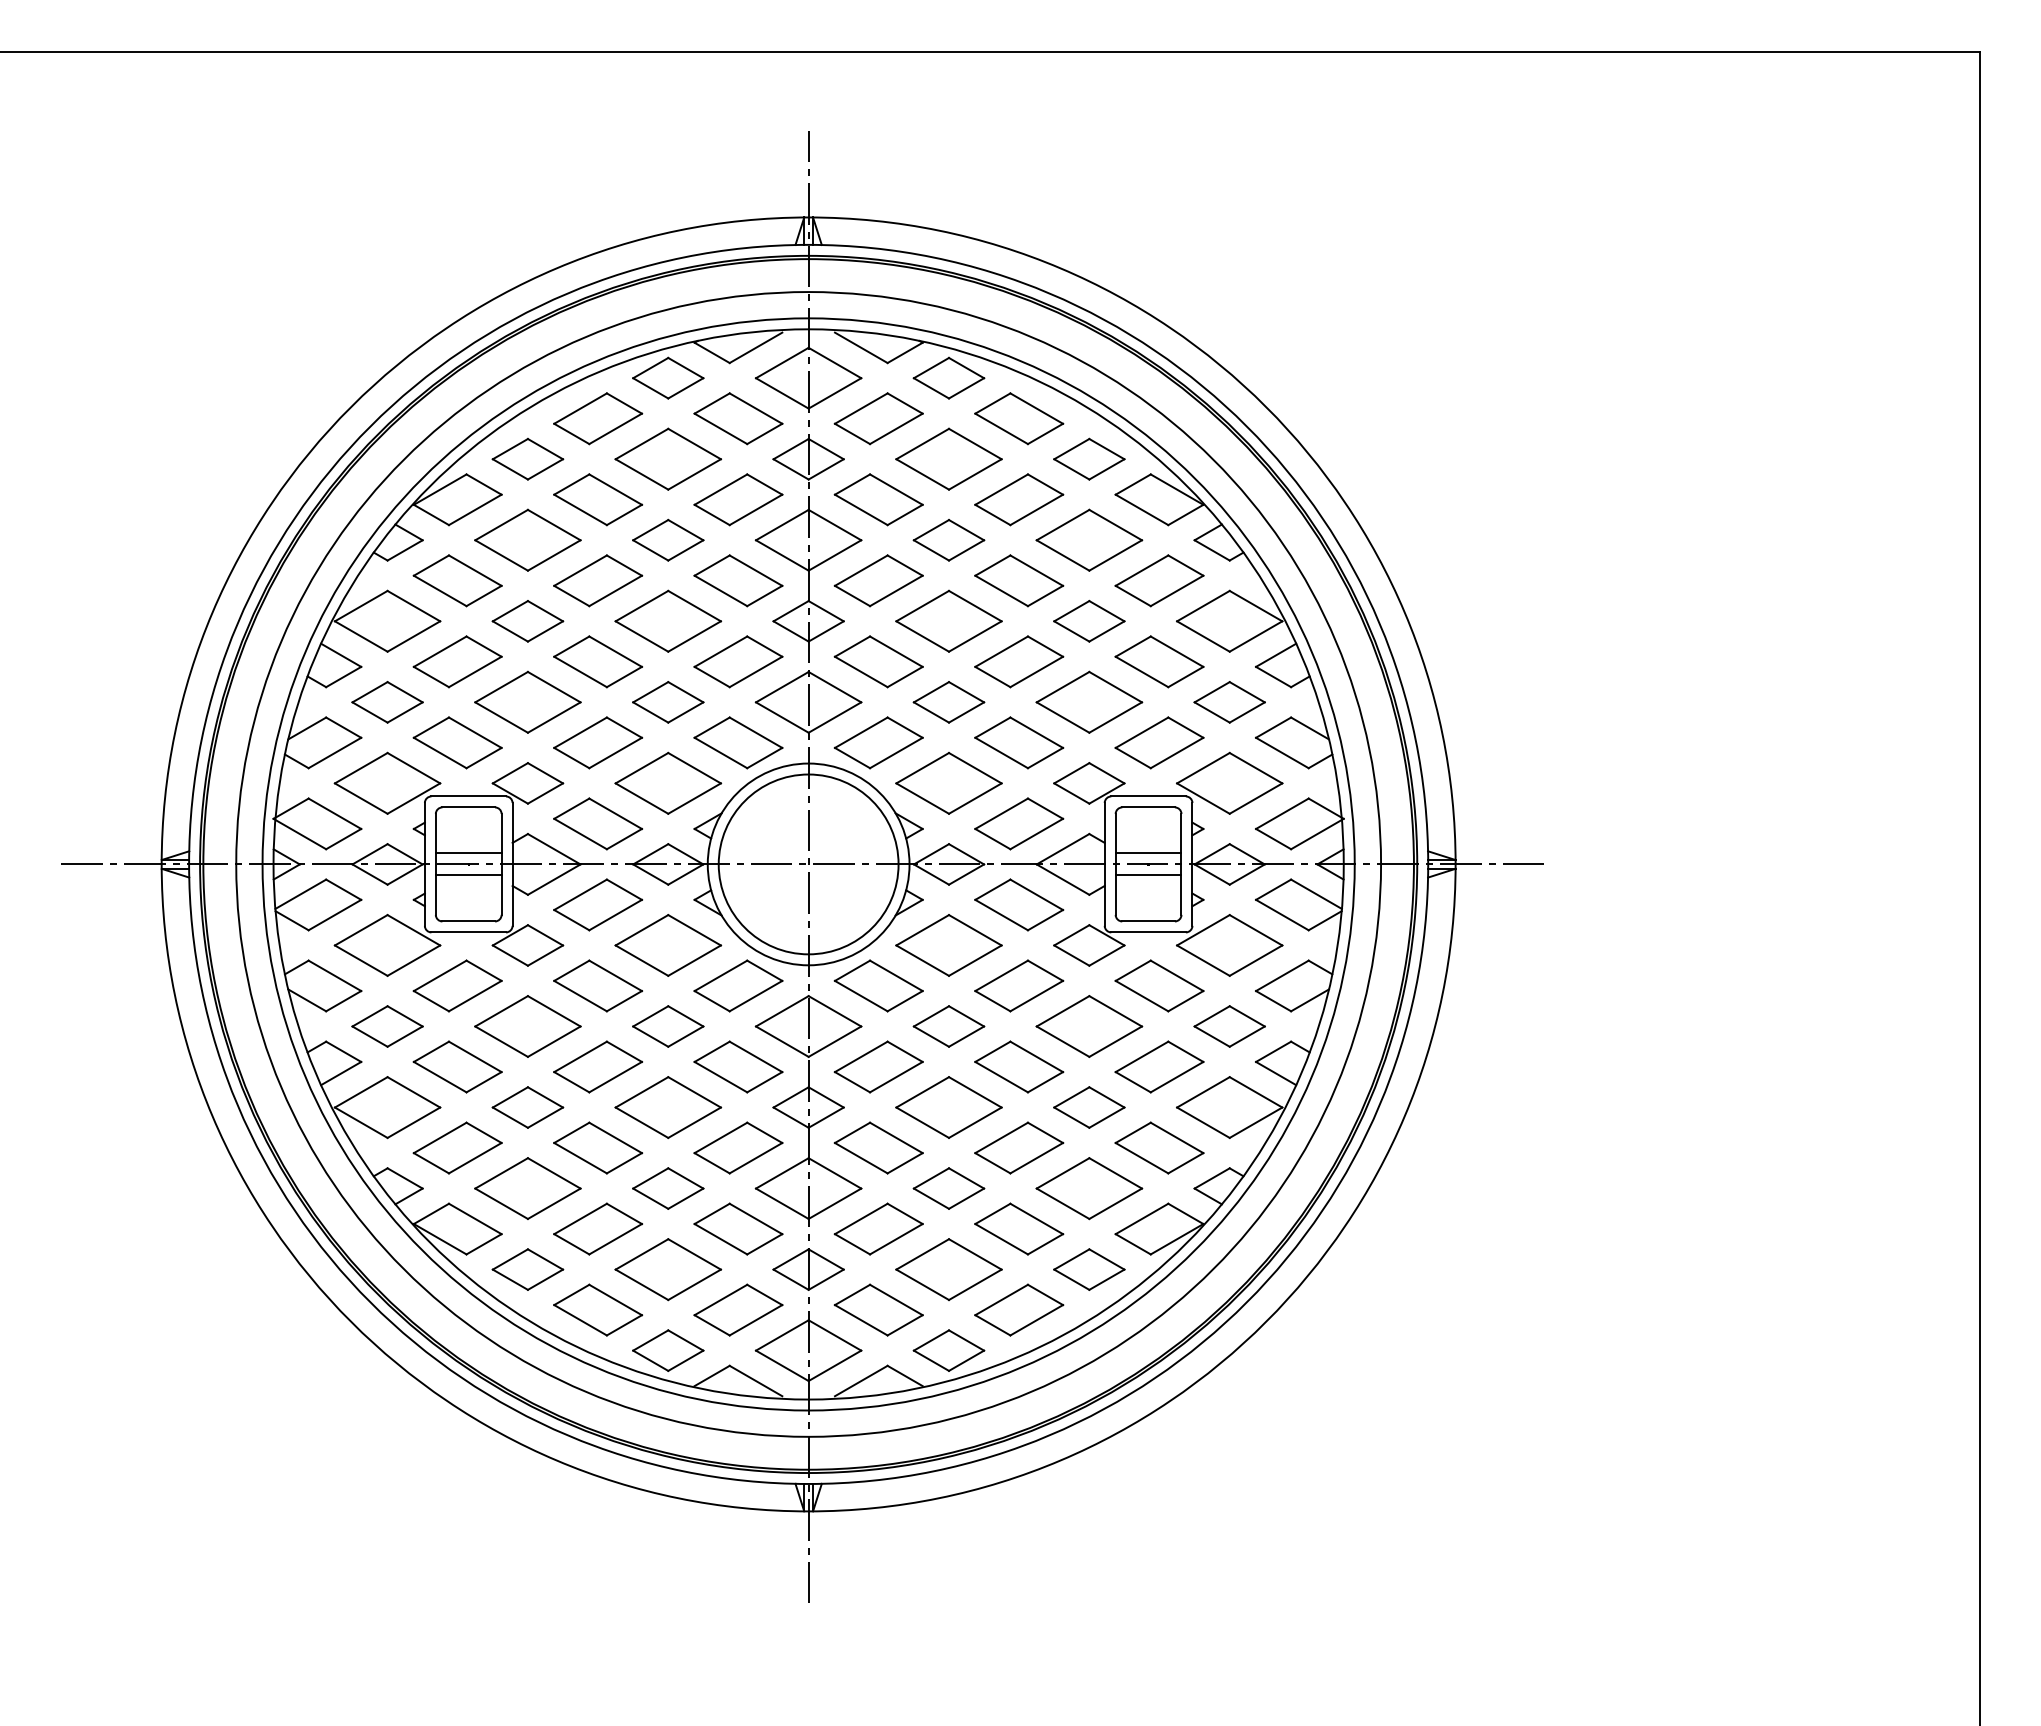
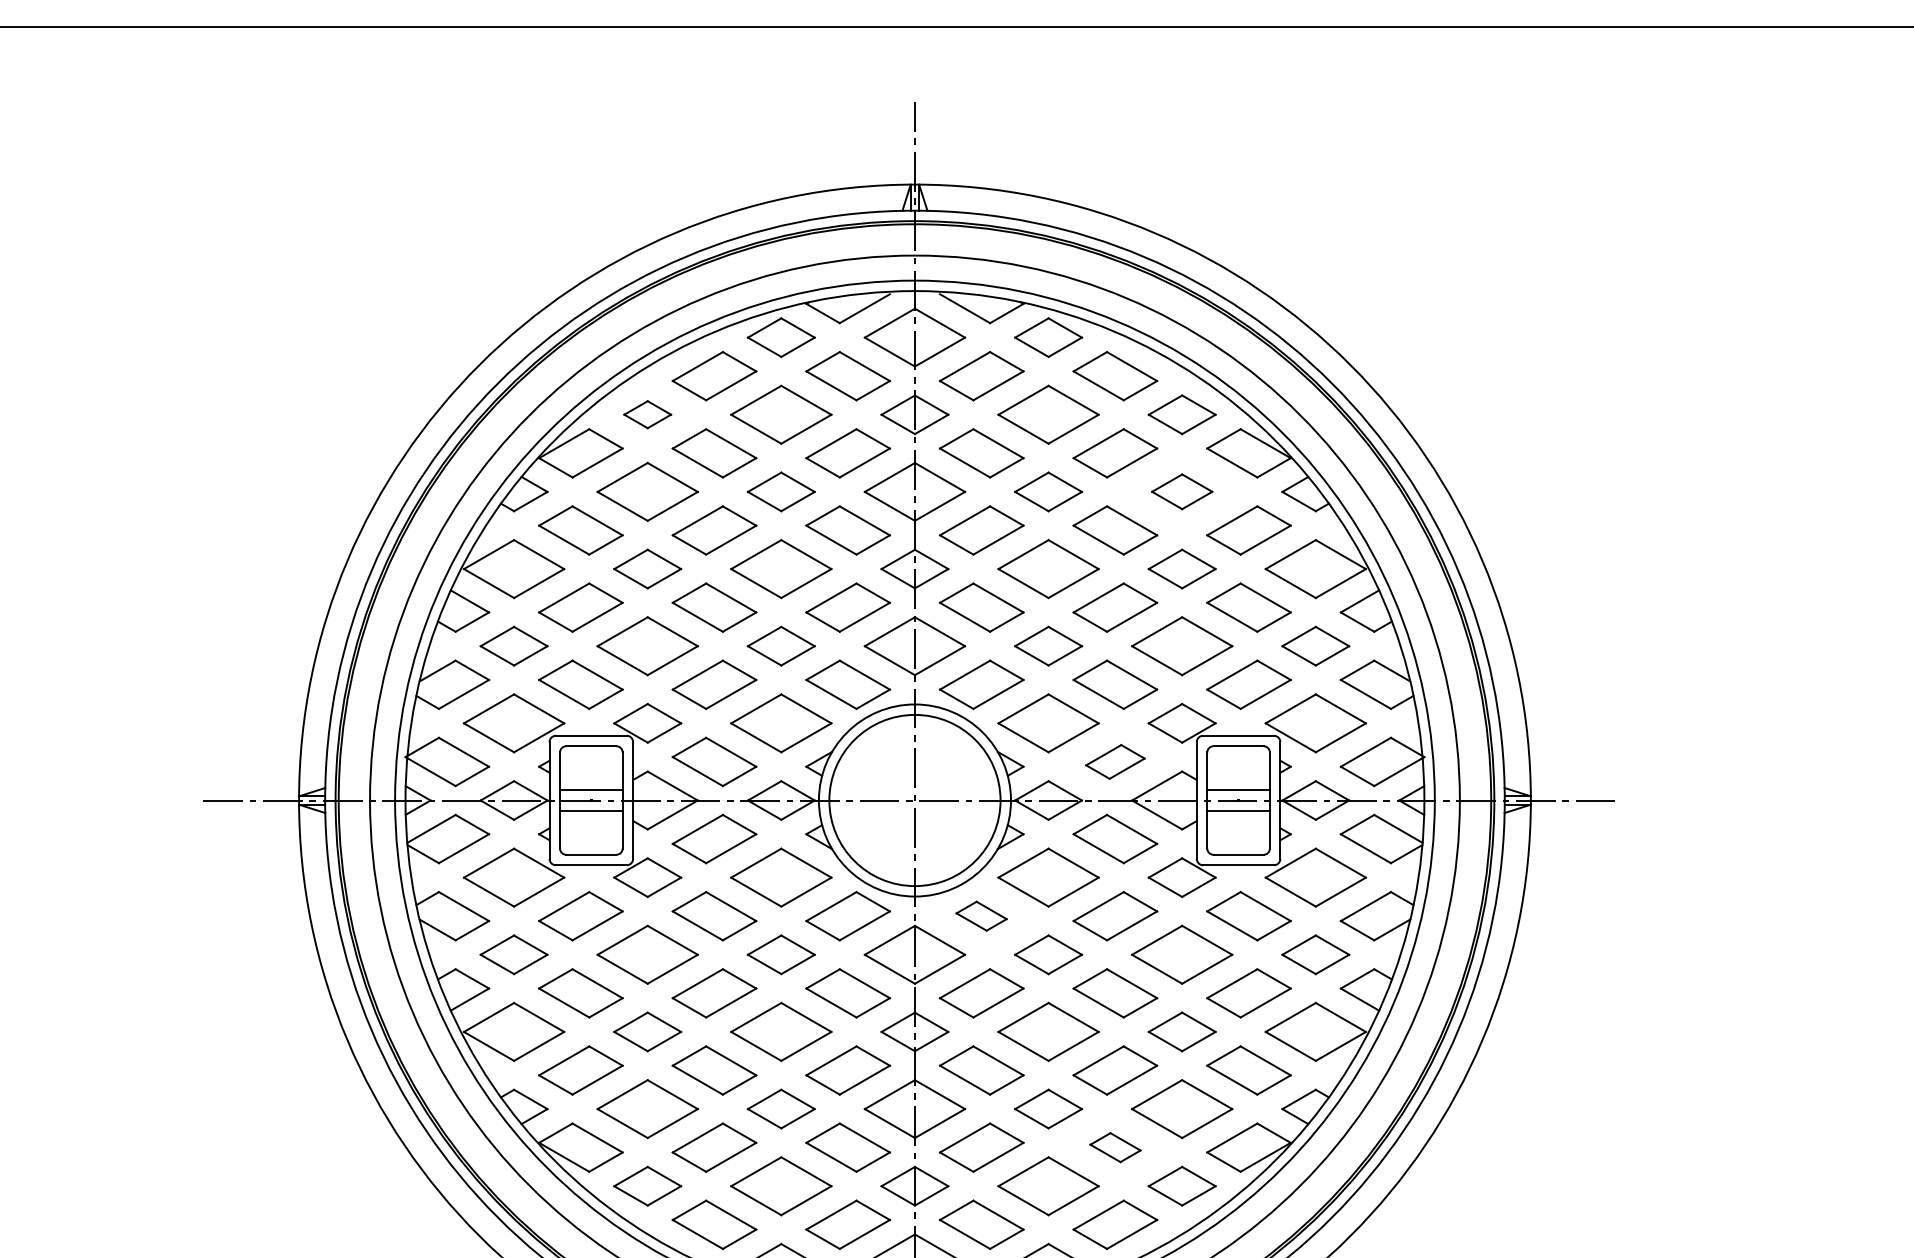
part: (527, 458) -> (647, 414), size x0.7
part: (1089, 539) -> (1182, 491), size x0.6
part: (1019, 823) -> (1115, 761), size x0.7
part: (878, 985) -> (981, 915), size x0.6
part: (1019, 1228) -> (1115, 1147), size x0.6

